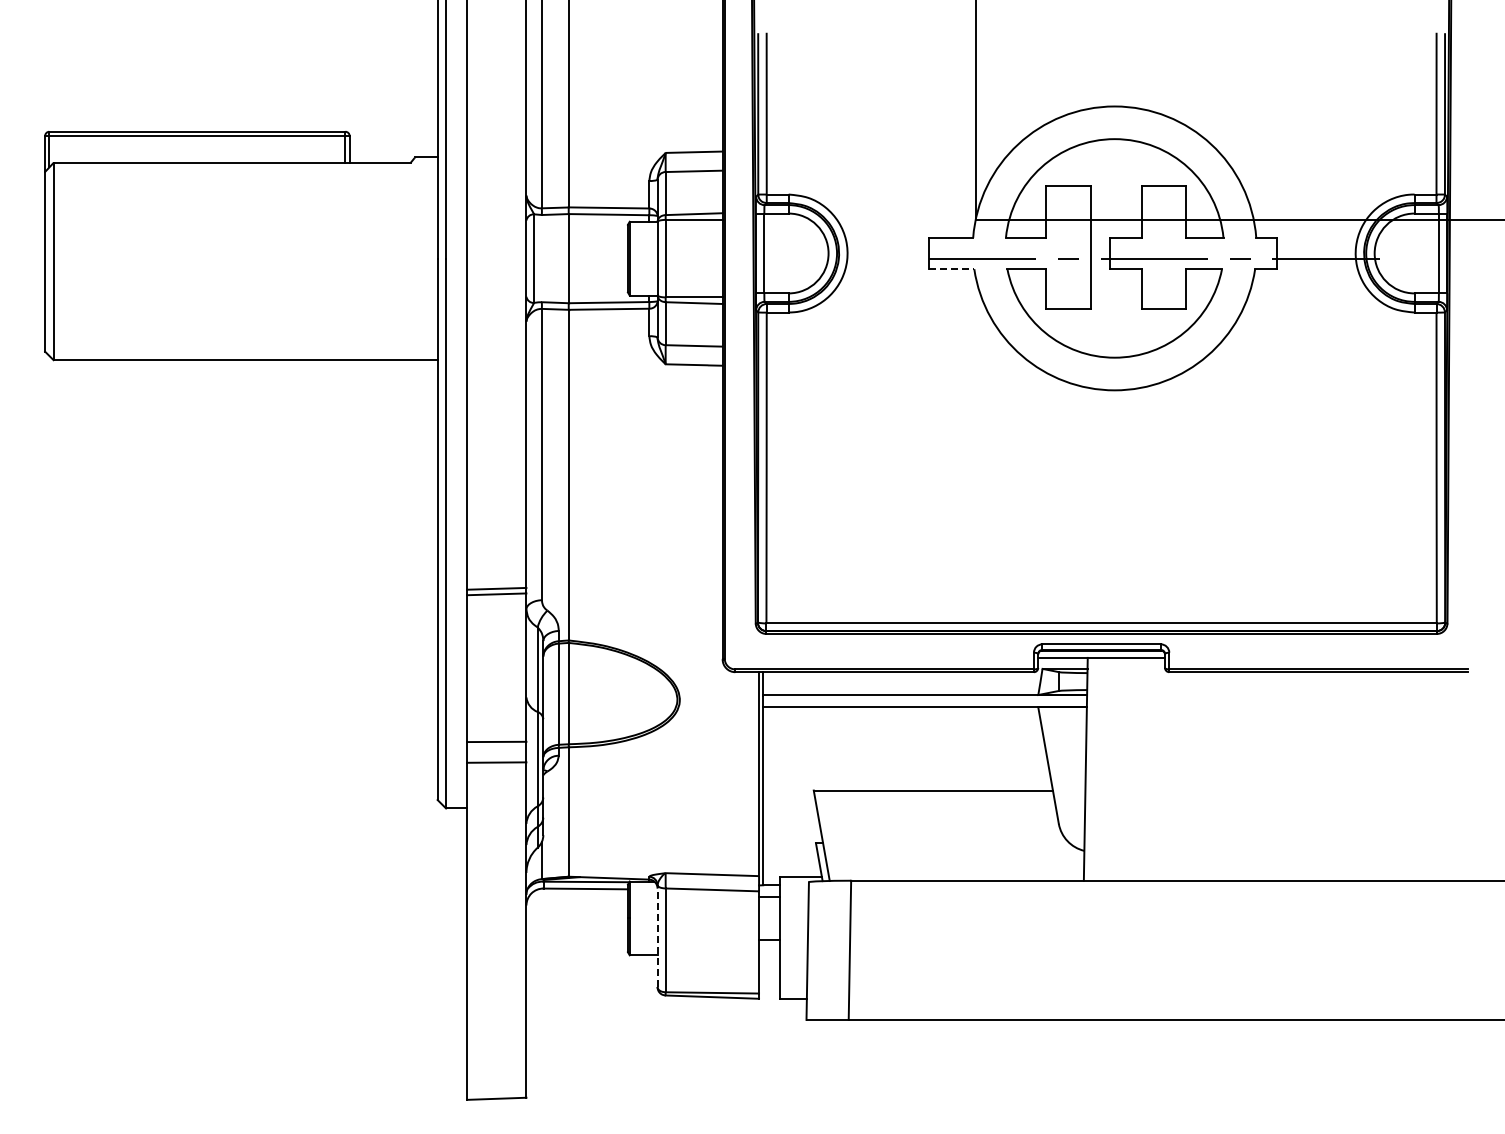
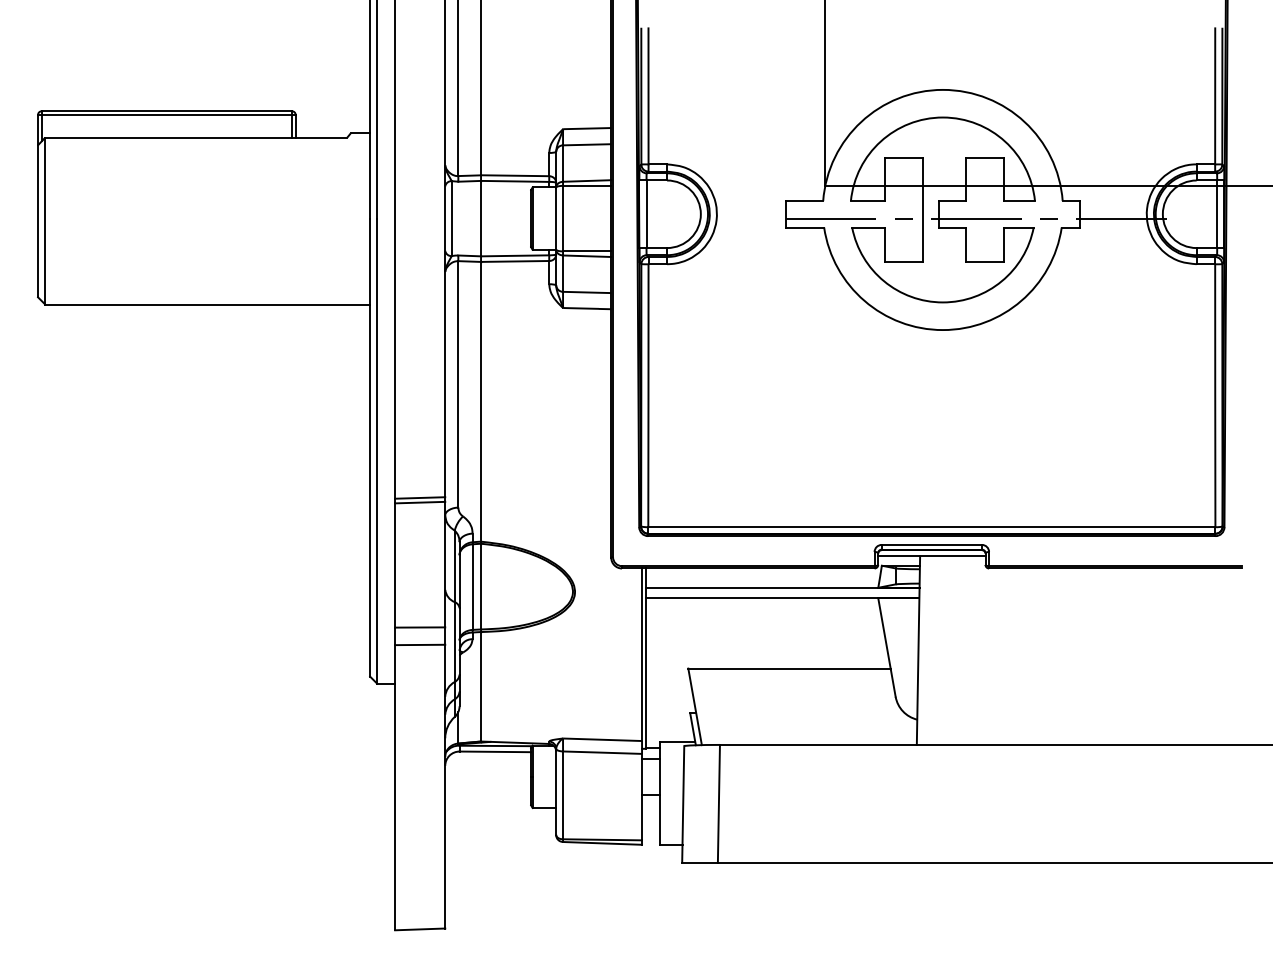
line: (951, 269) -> (804, 227), dashed -> solid
line: (657, 936) -> (556, 792), dashed -> solid

